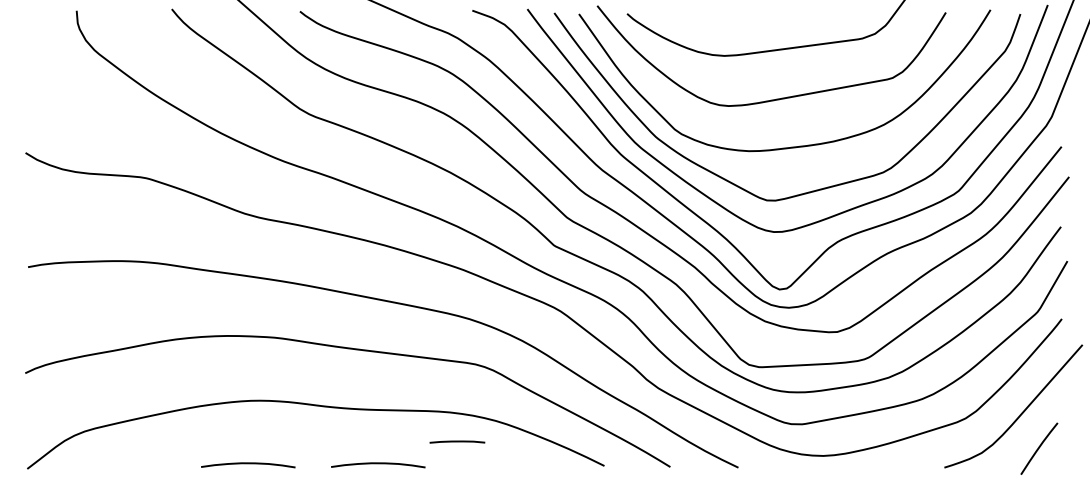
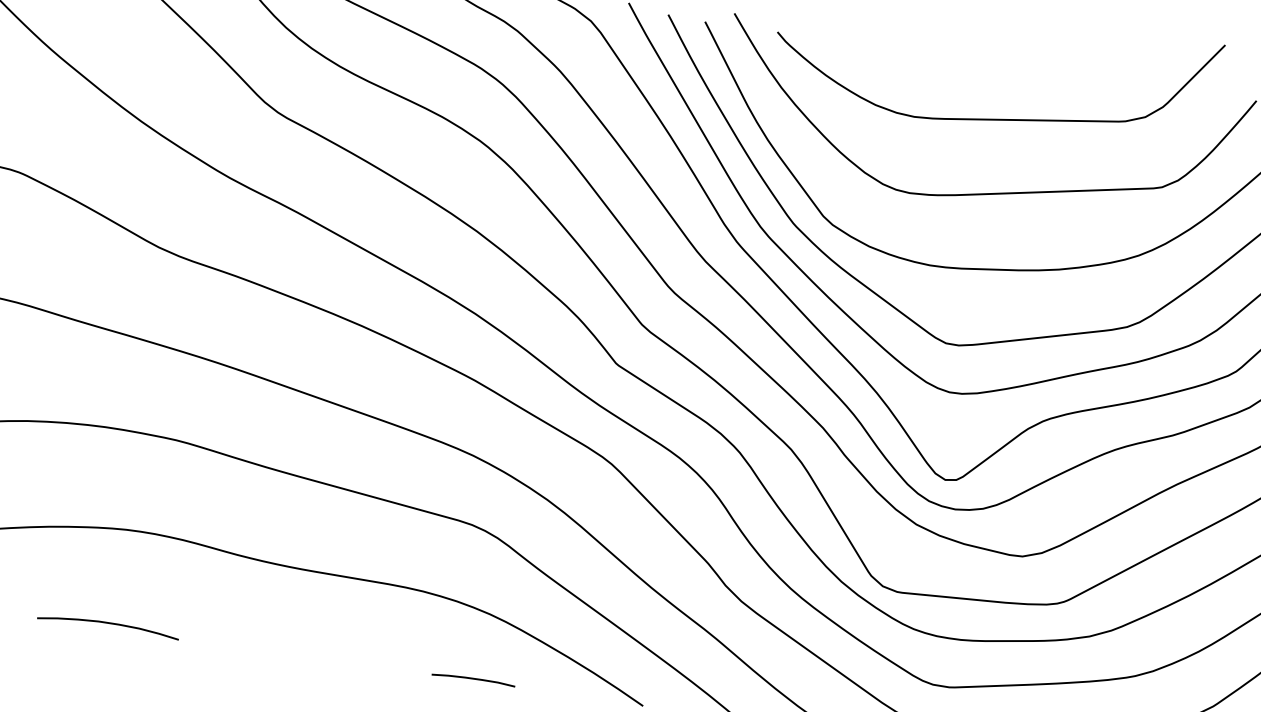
line: (457, 441) -> (473, 678), moved
curve: (378, 464) -> (304, 653), removed

